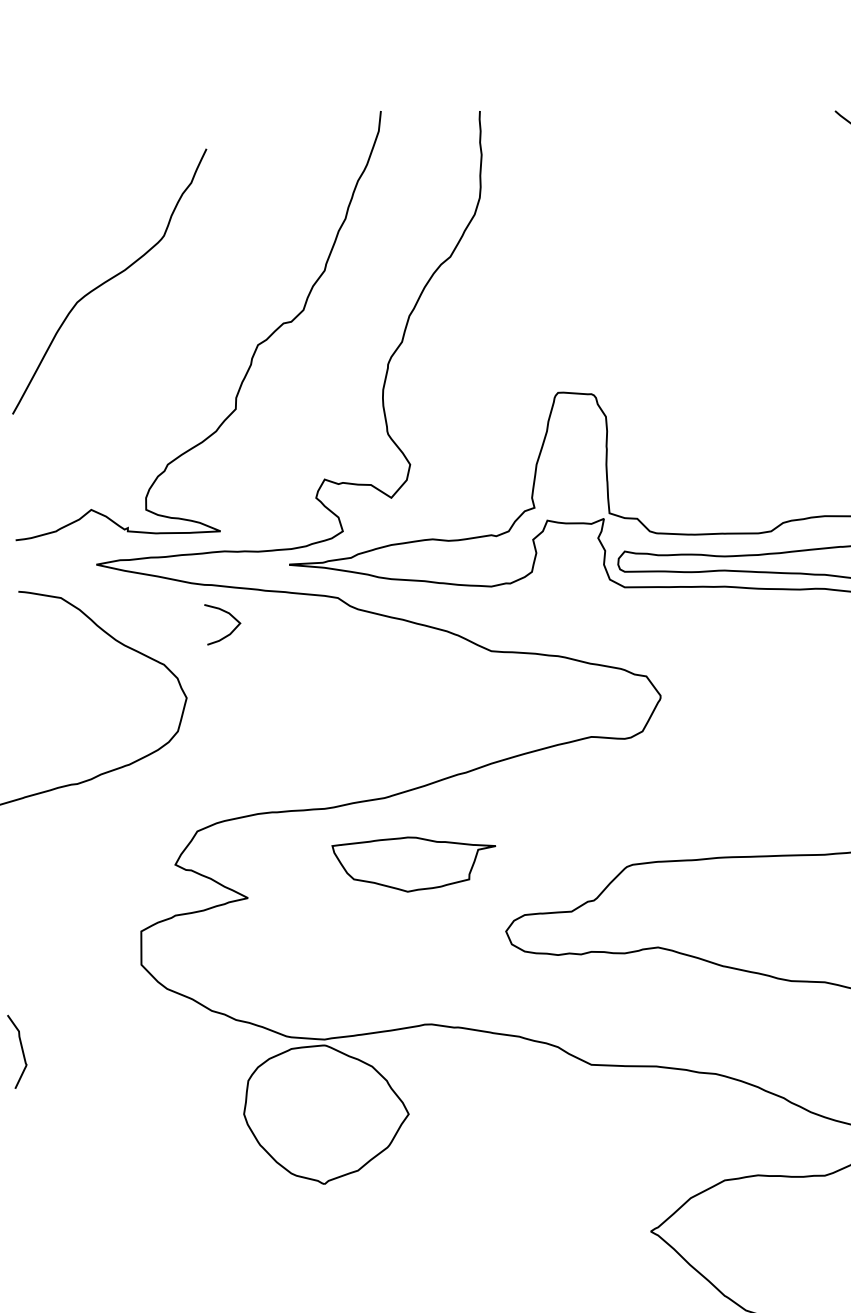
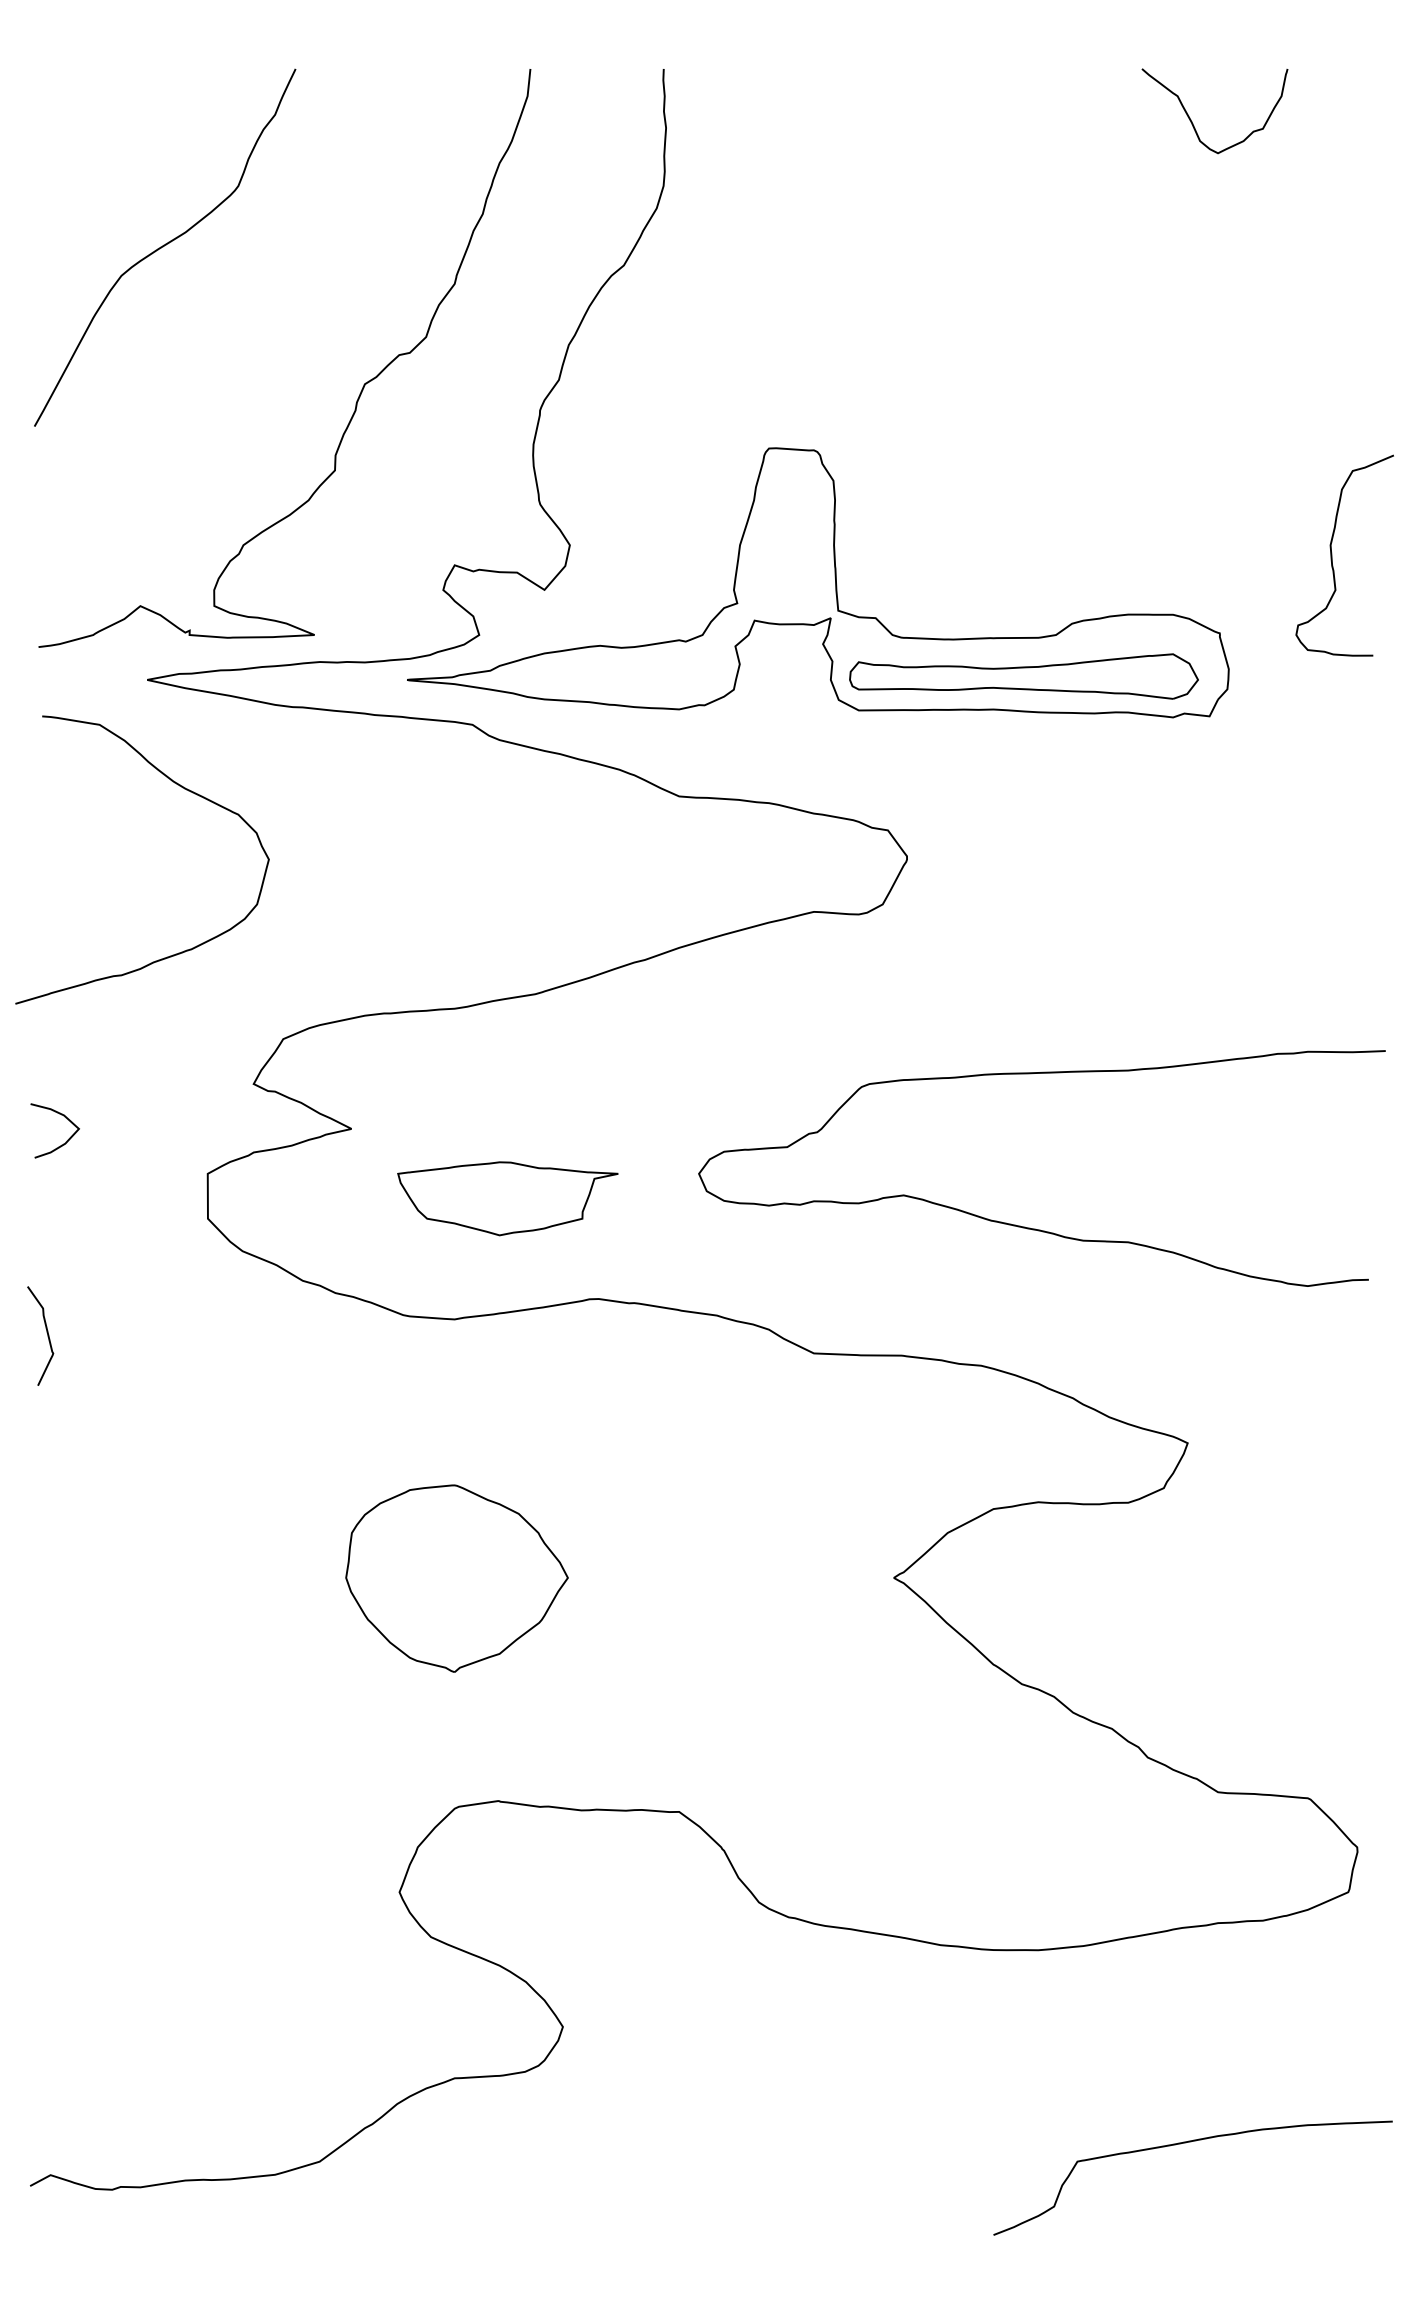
curve: (109, 280) -> (164, 246), moved
curve: (230, 631) -> (66, 1140), moved
part: (413, 864) -> (507, 1198), moved
part: (326, 1114) -> (456, 1578), moved

